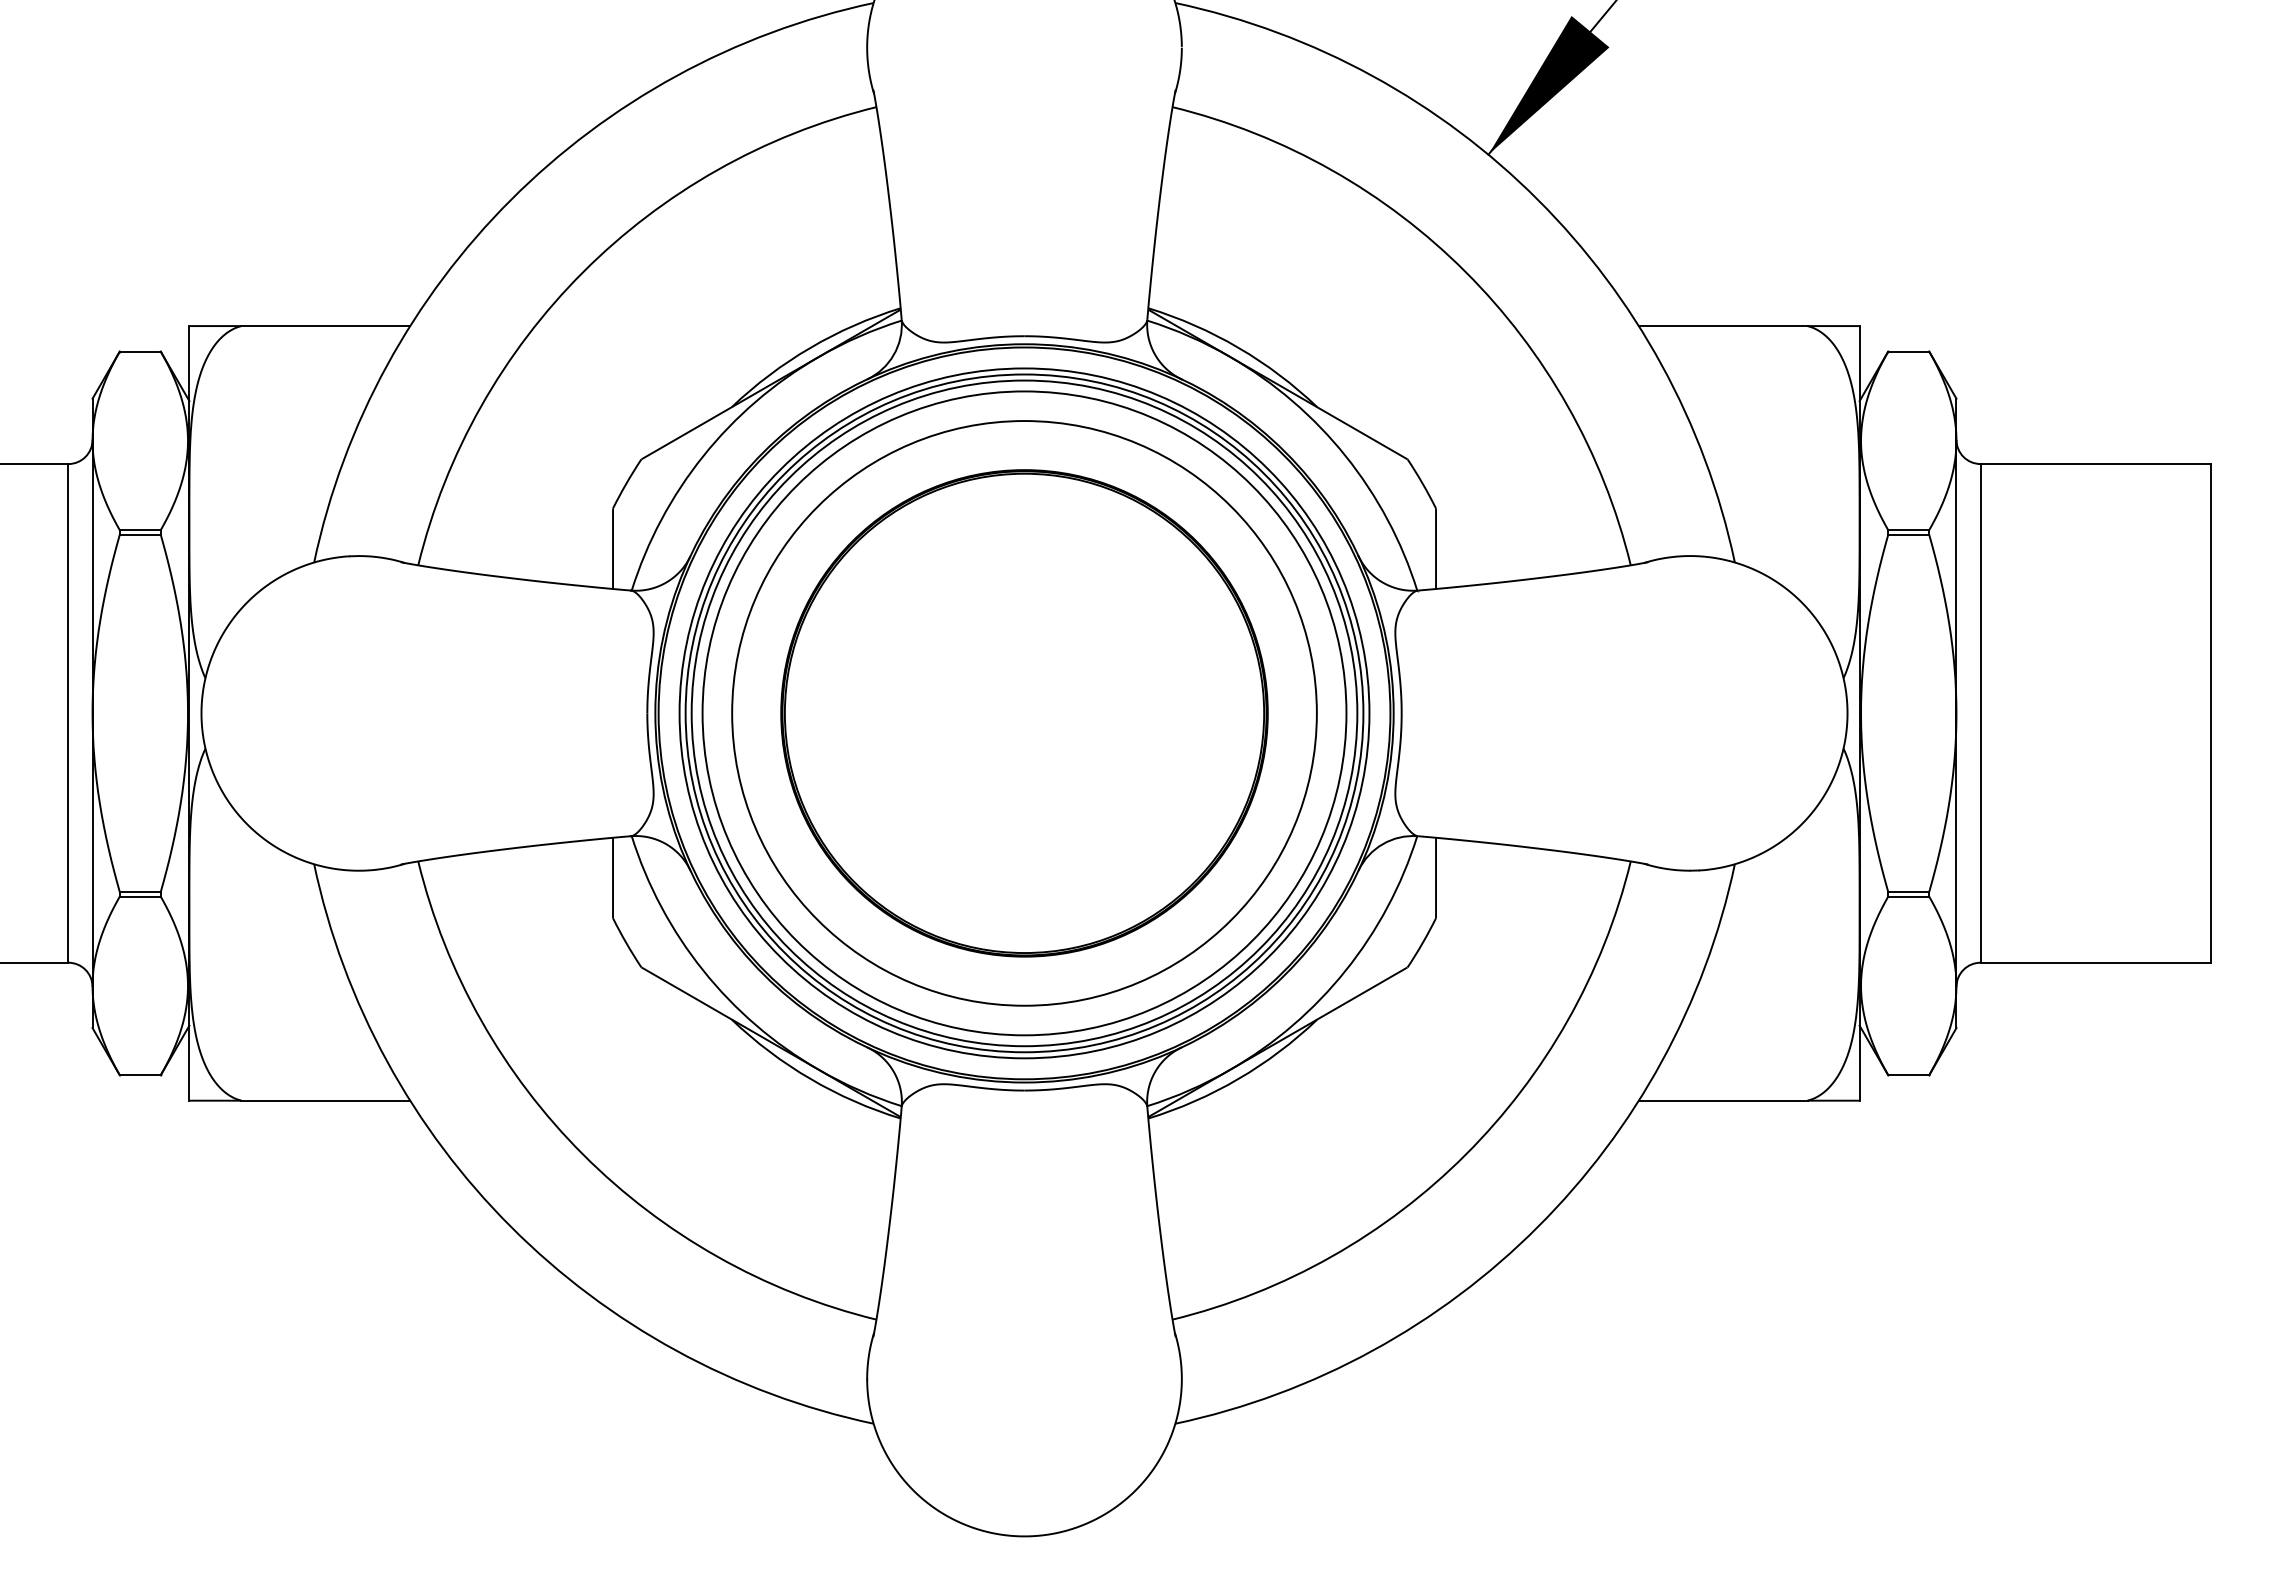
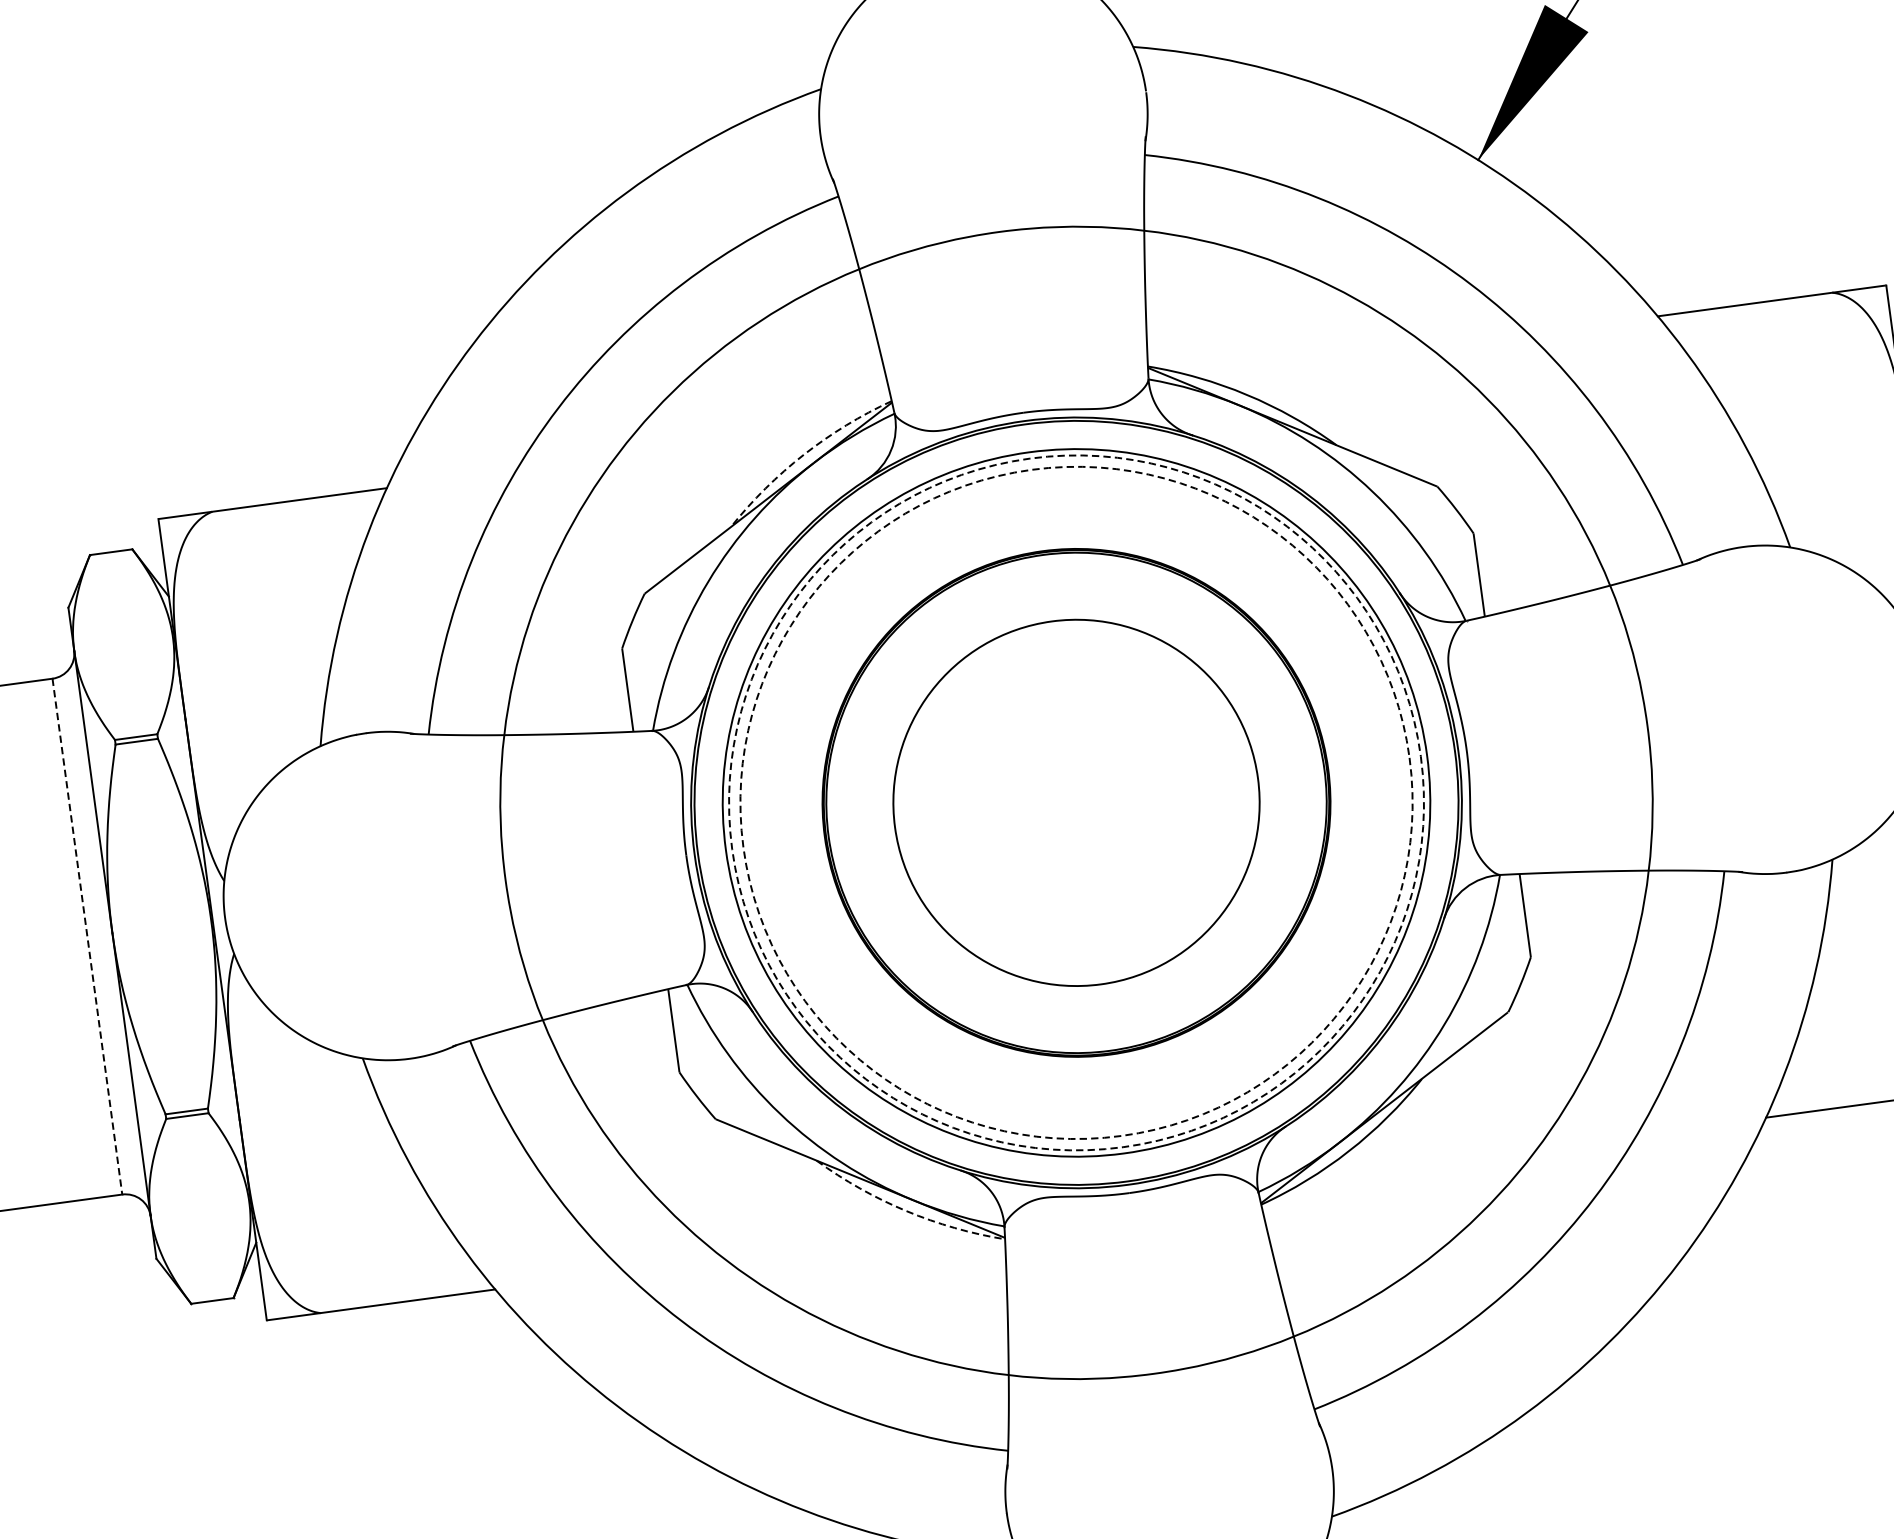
arc: (810, 347) -> (803, 454), solid -> dashed
line: (68, 713) -> (87, 936), solid -> dashed
circle: (1024, 713) -> (1076, 803), size x0.6
circle: (1024, 713) -> (1076, 803), size x1.6
circle: (1024, 713) -> (1076, 803), solid -> dashed
circle: (1024, 713) -> (1076, 803), solid -> dashed
arc: (810, 1078) -> (906, 1210), solid -> dashed

